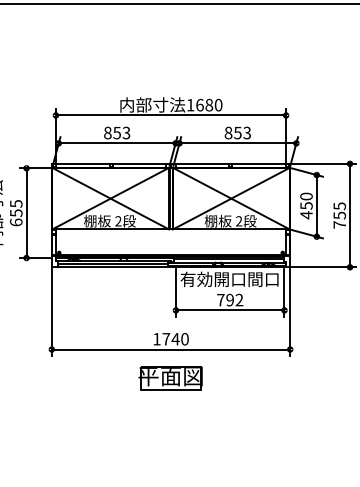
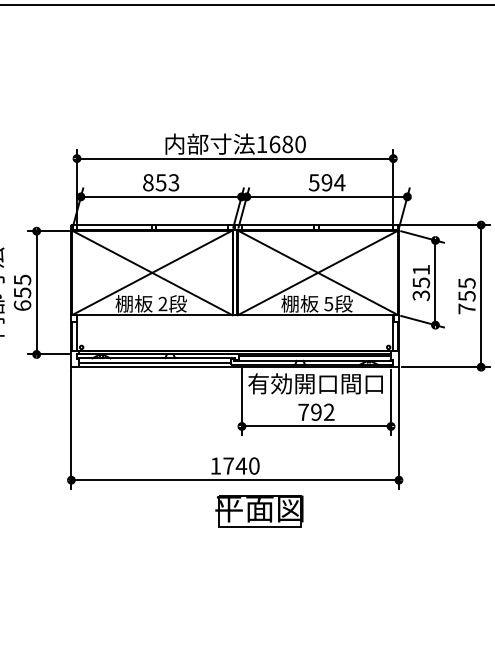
text: (237, 132) -> (326, 181), 853 -> 594
text: (306, 205) -> (421, 282), 450 -> 351
text: (239, 221) -> (329, 304), 2 -> 5
part: (170, 378) -> (259, 511), moved

